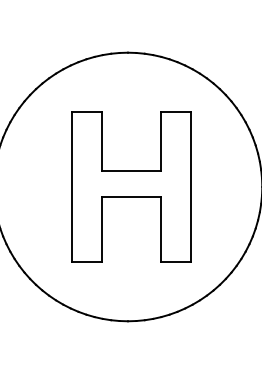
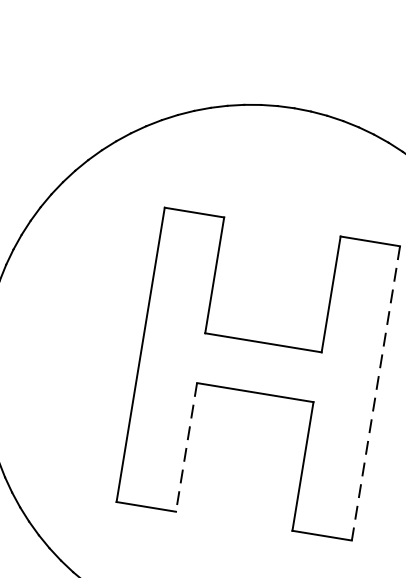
line: (191, 187) -> (375, 393), solid -> dashed
line: (102, 229) -> (187, 447), solid -> dashed

